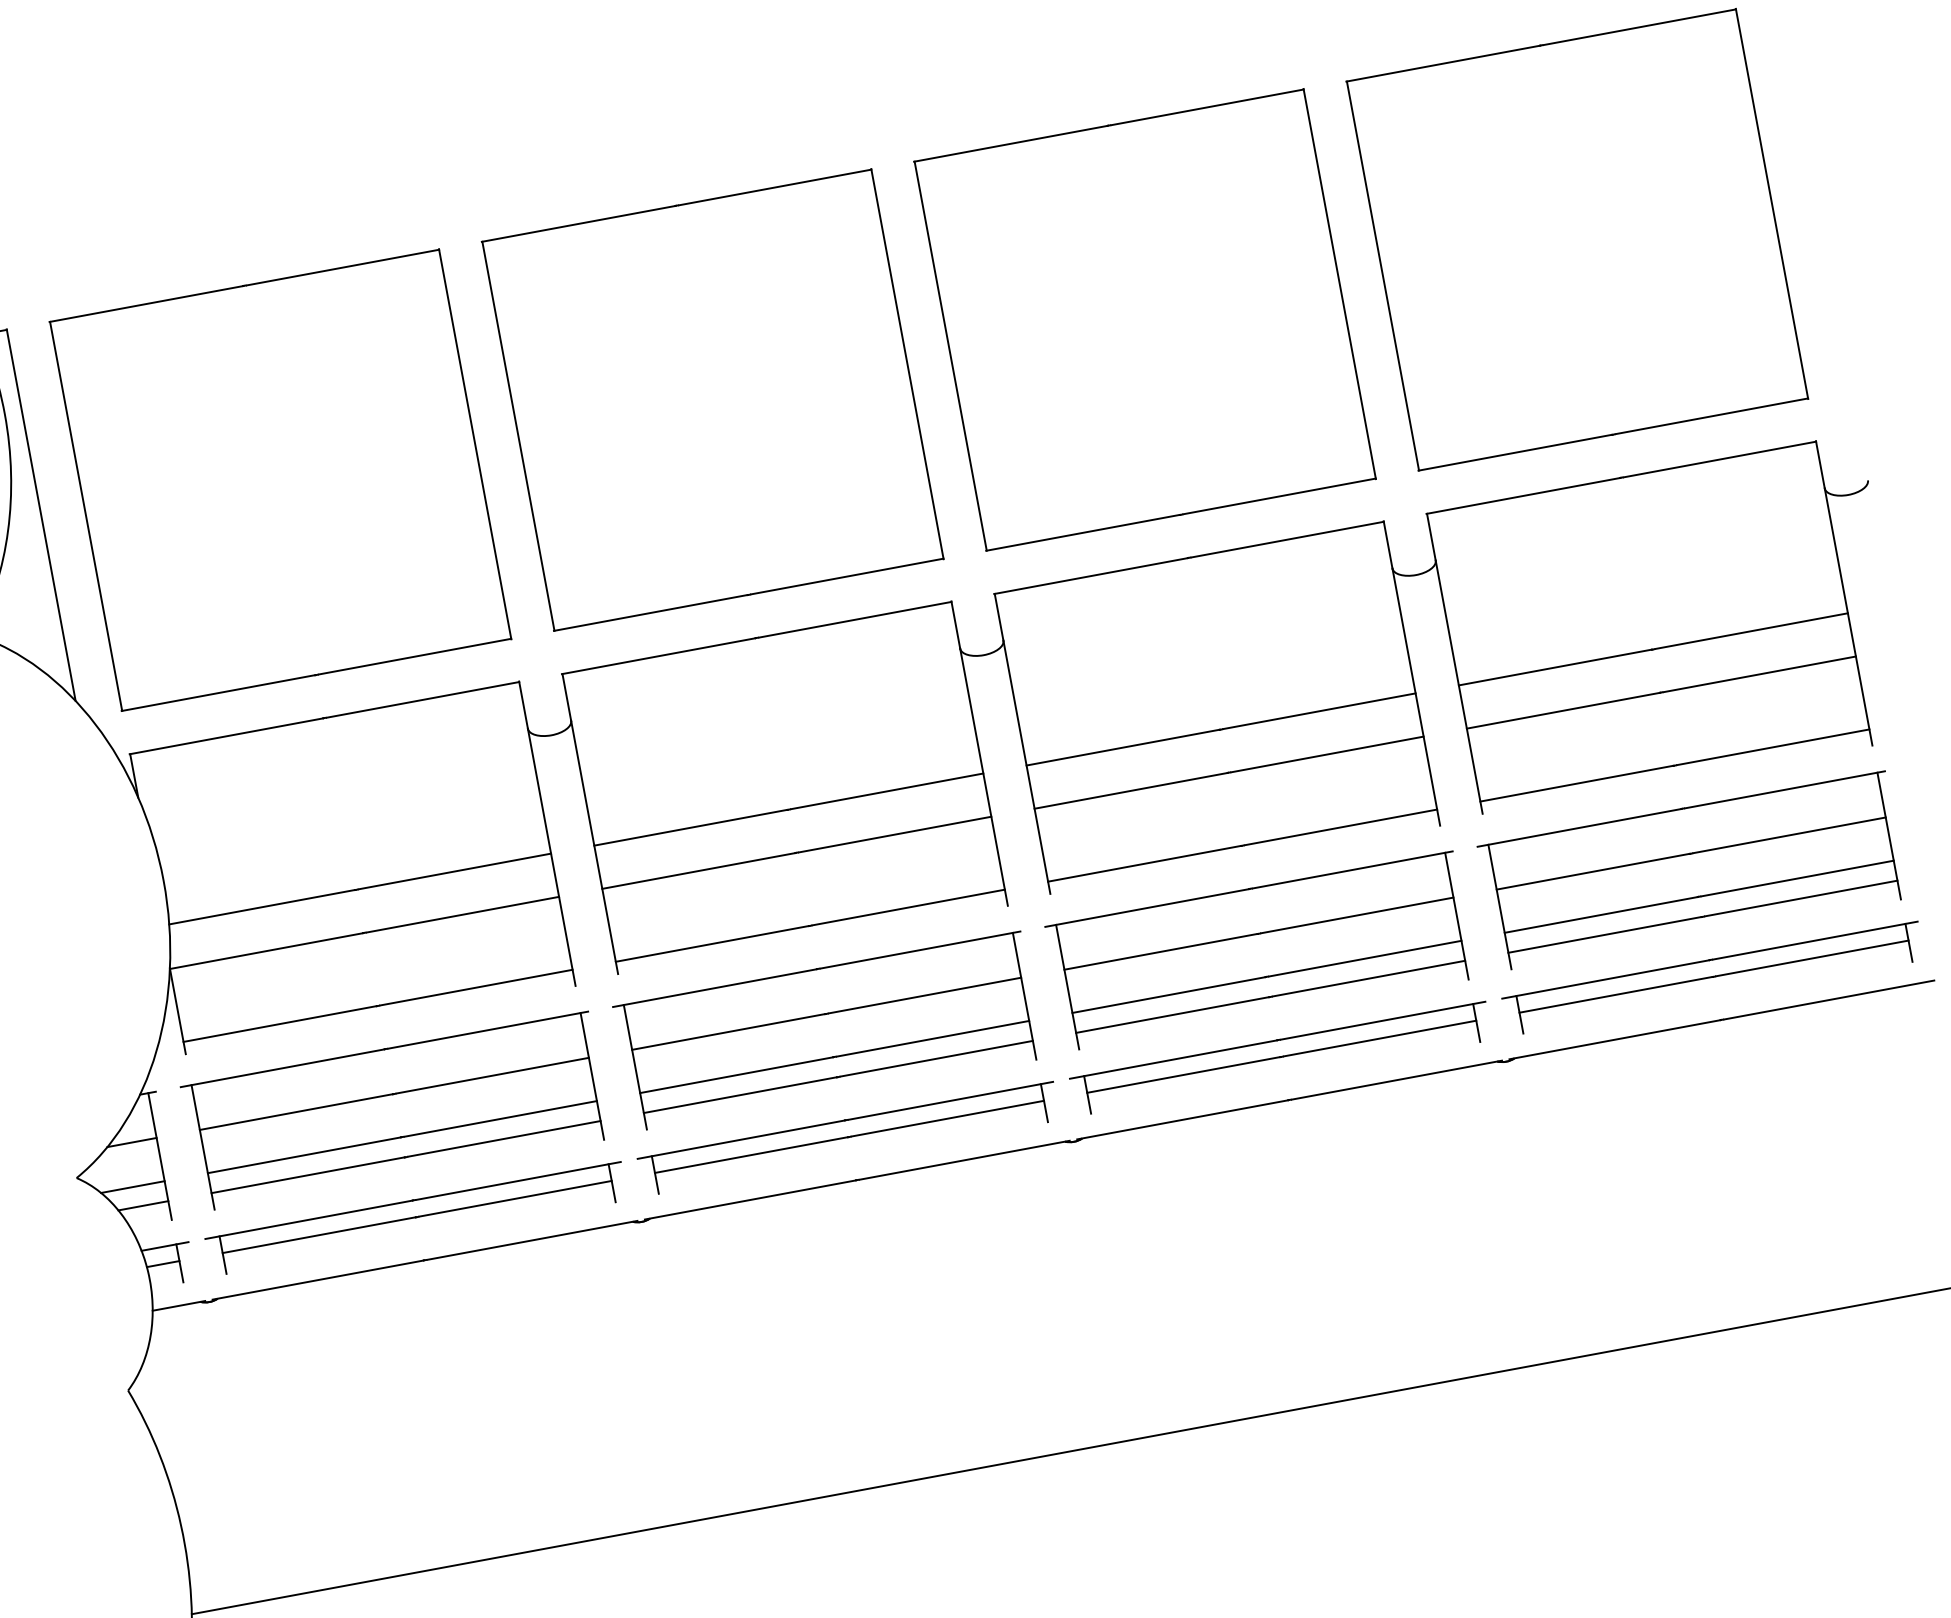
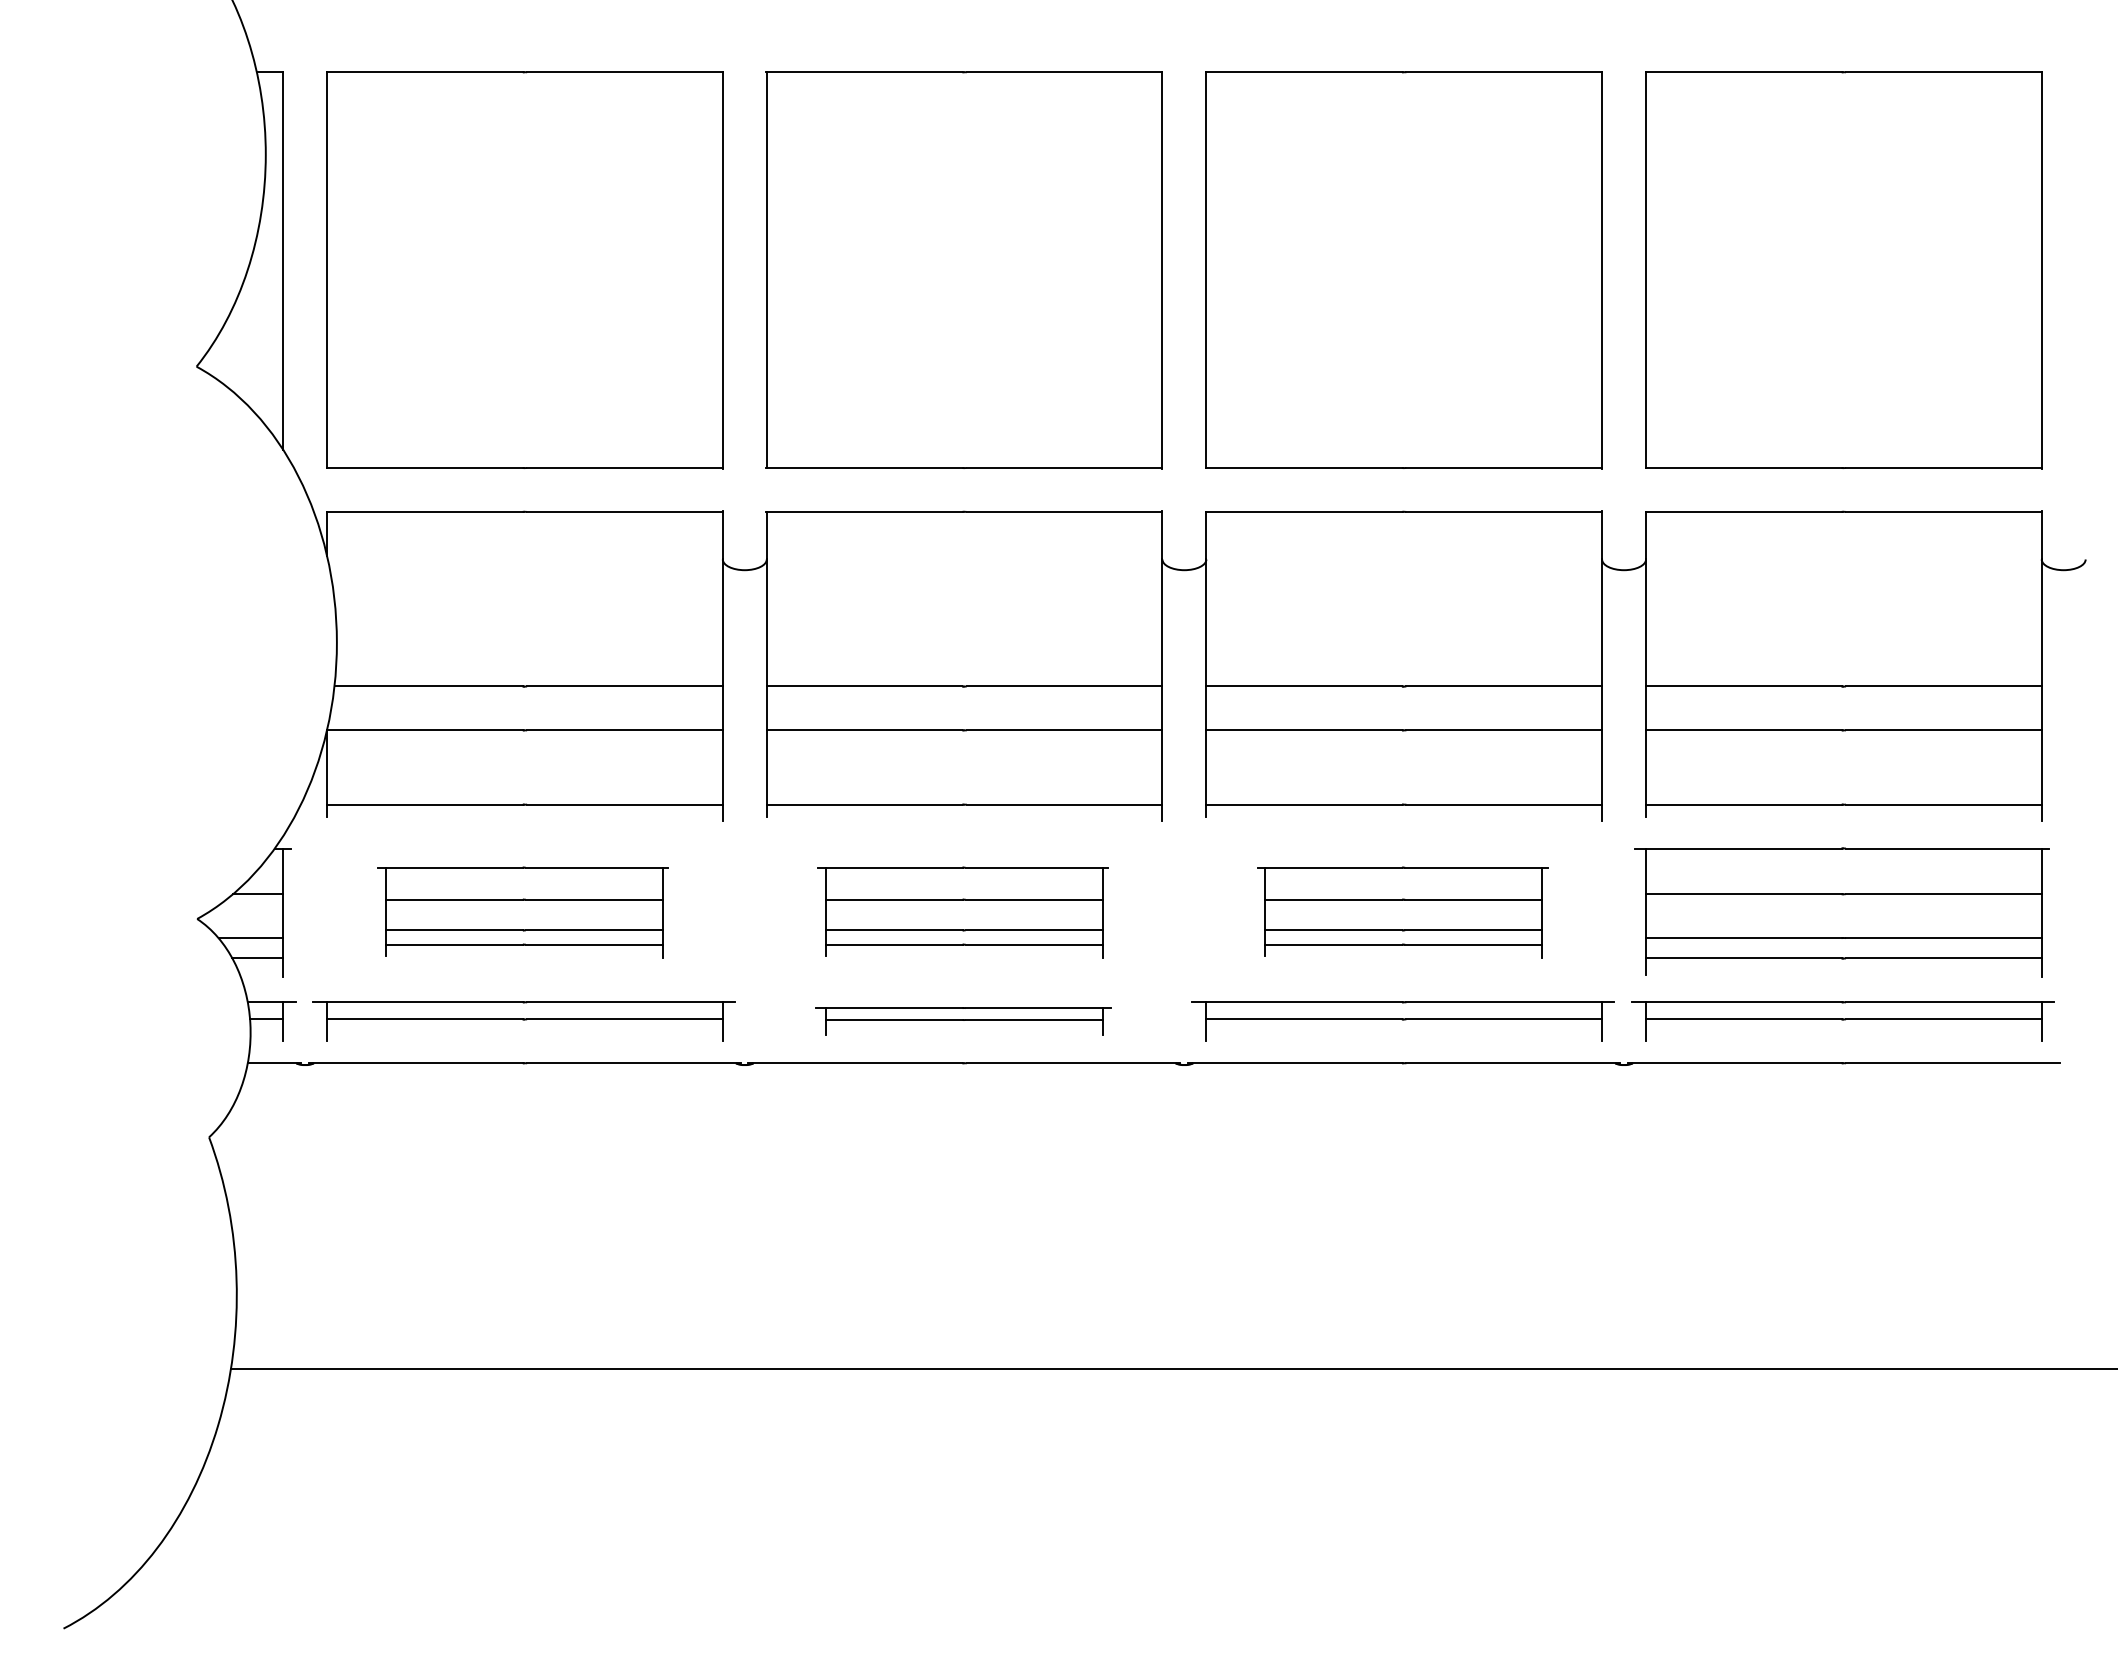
part: (1260, 952) -> (1402, 912), size x0.7
part: (827, 1032) -> (962, 912), size x0.7
part: (395, 1112) -> (522, 912), size x0.7
part: (848, 1139) -> (963, 1021), size x0.7

